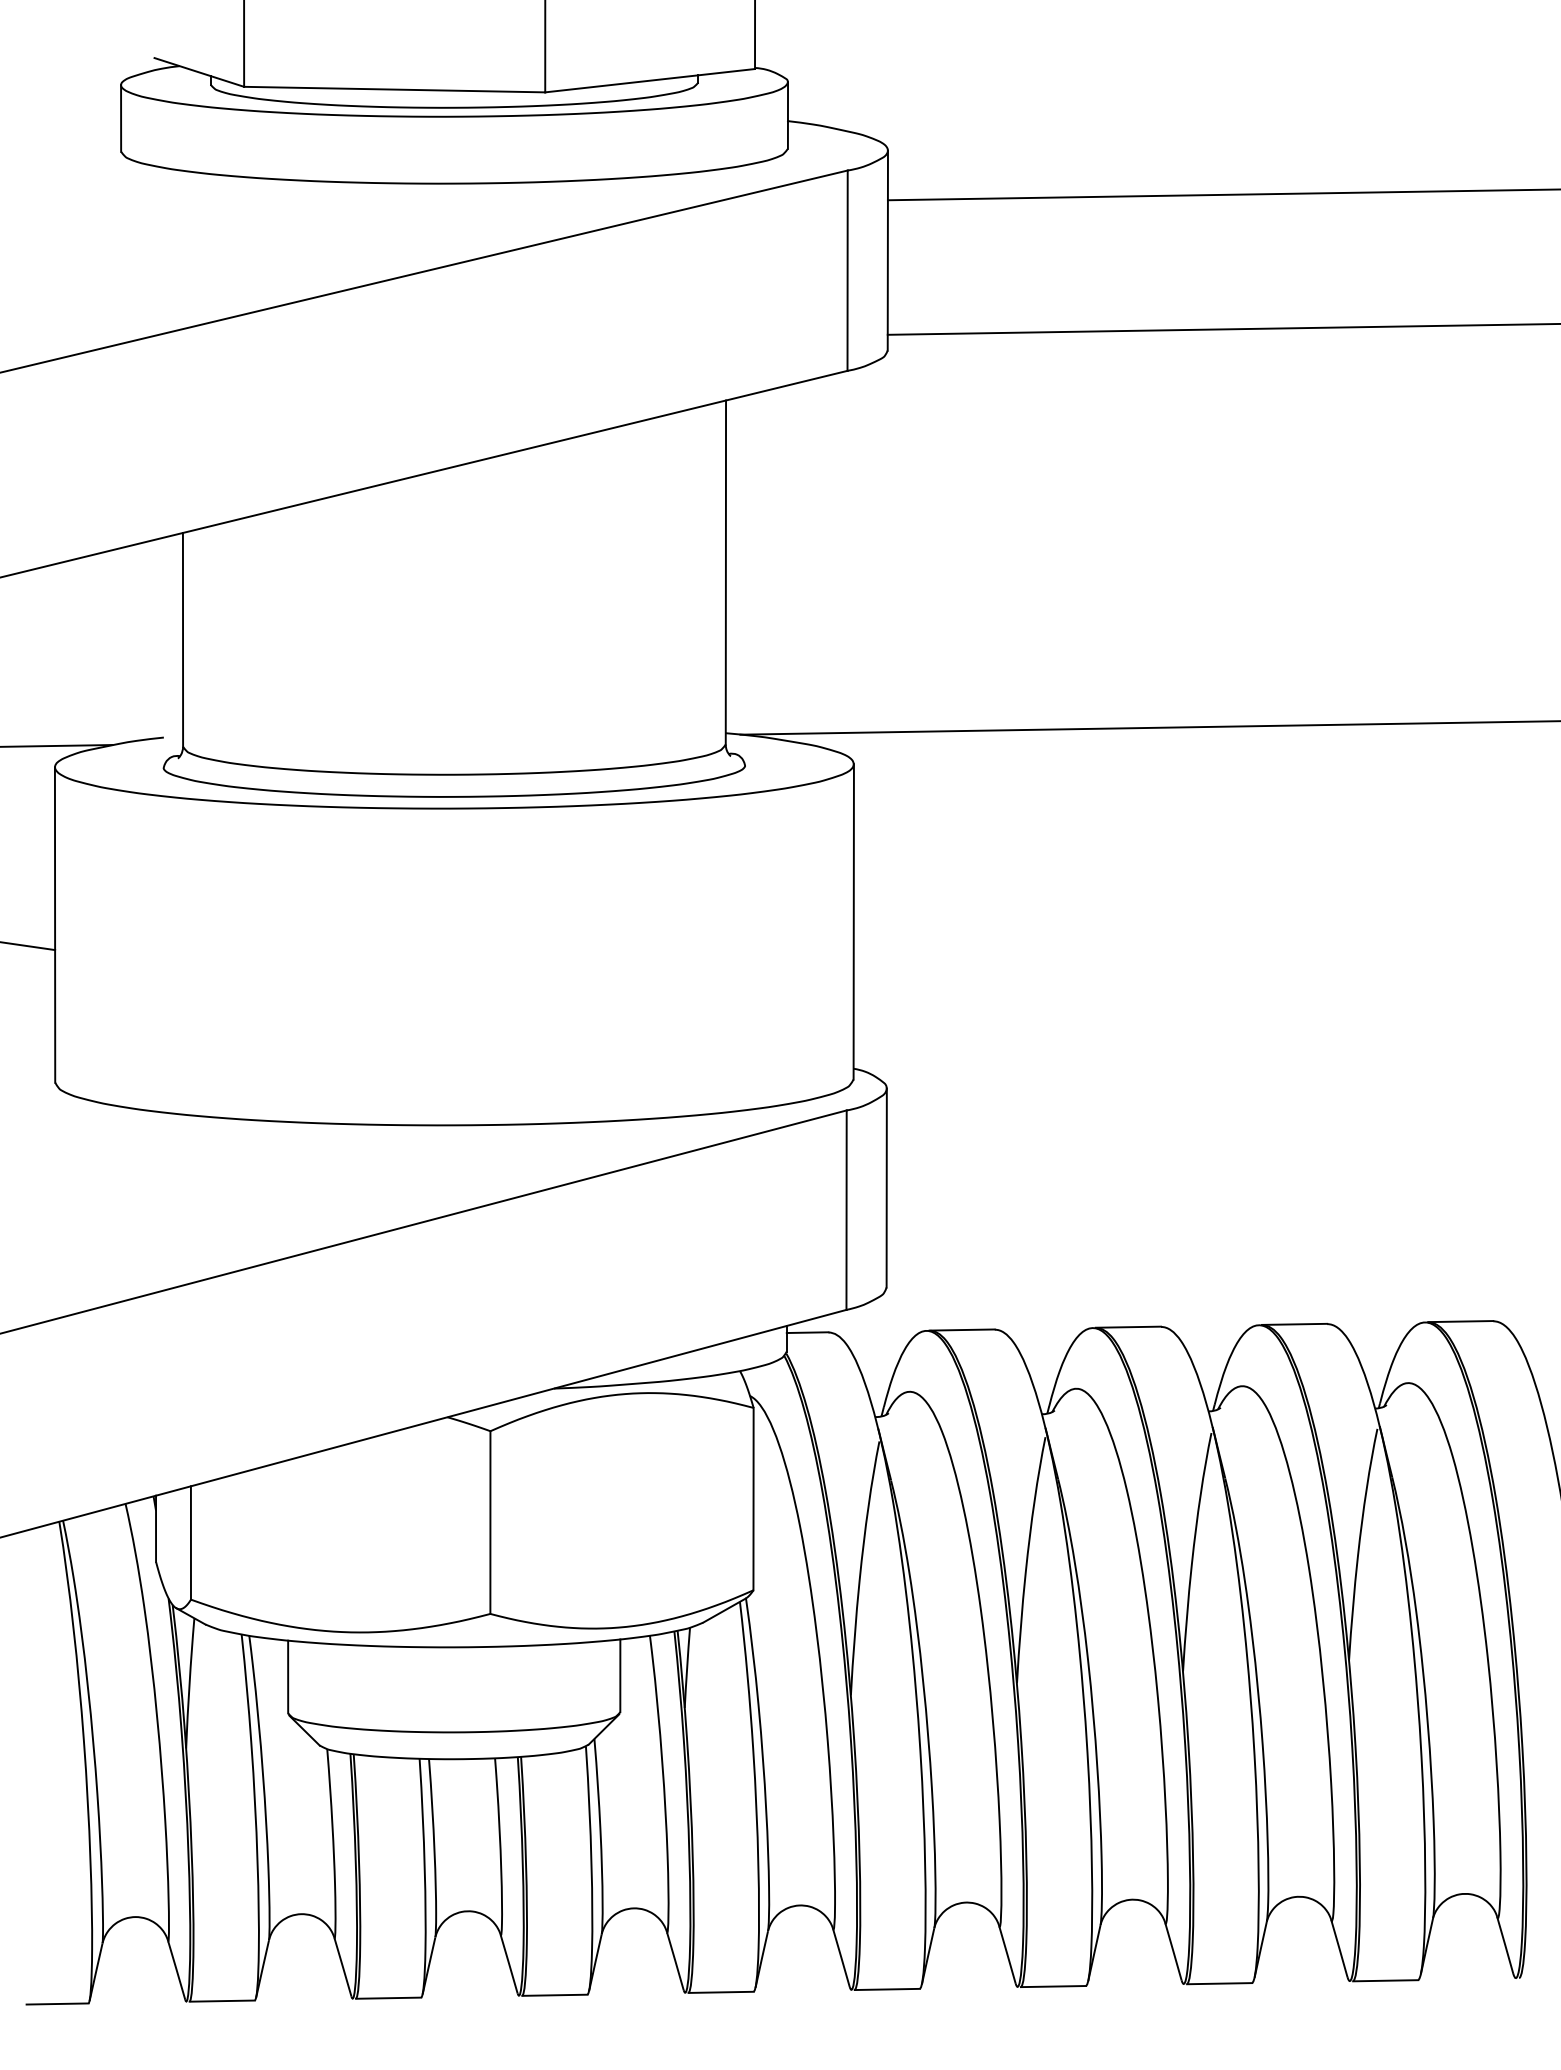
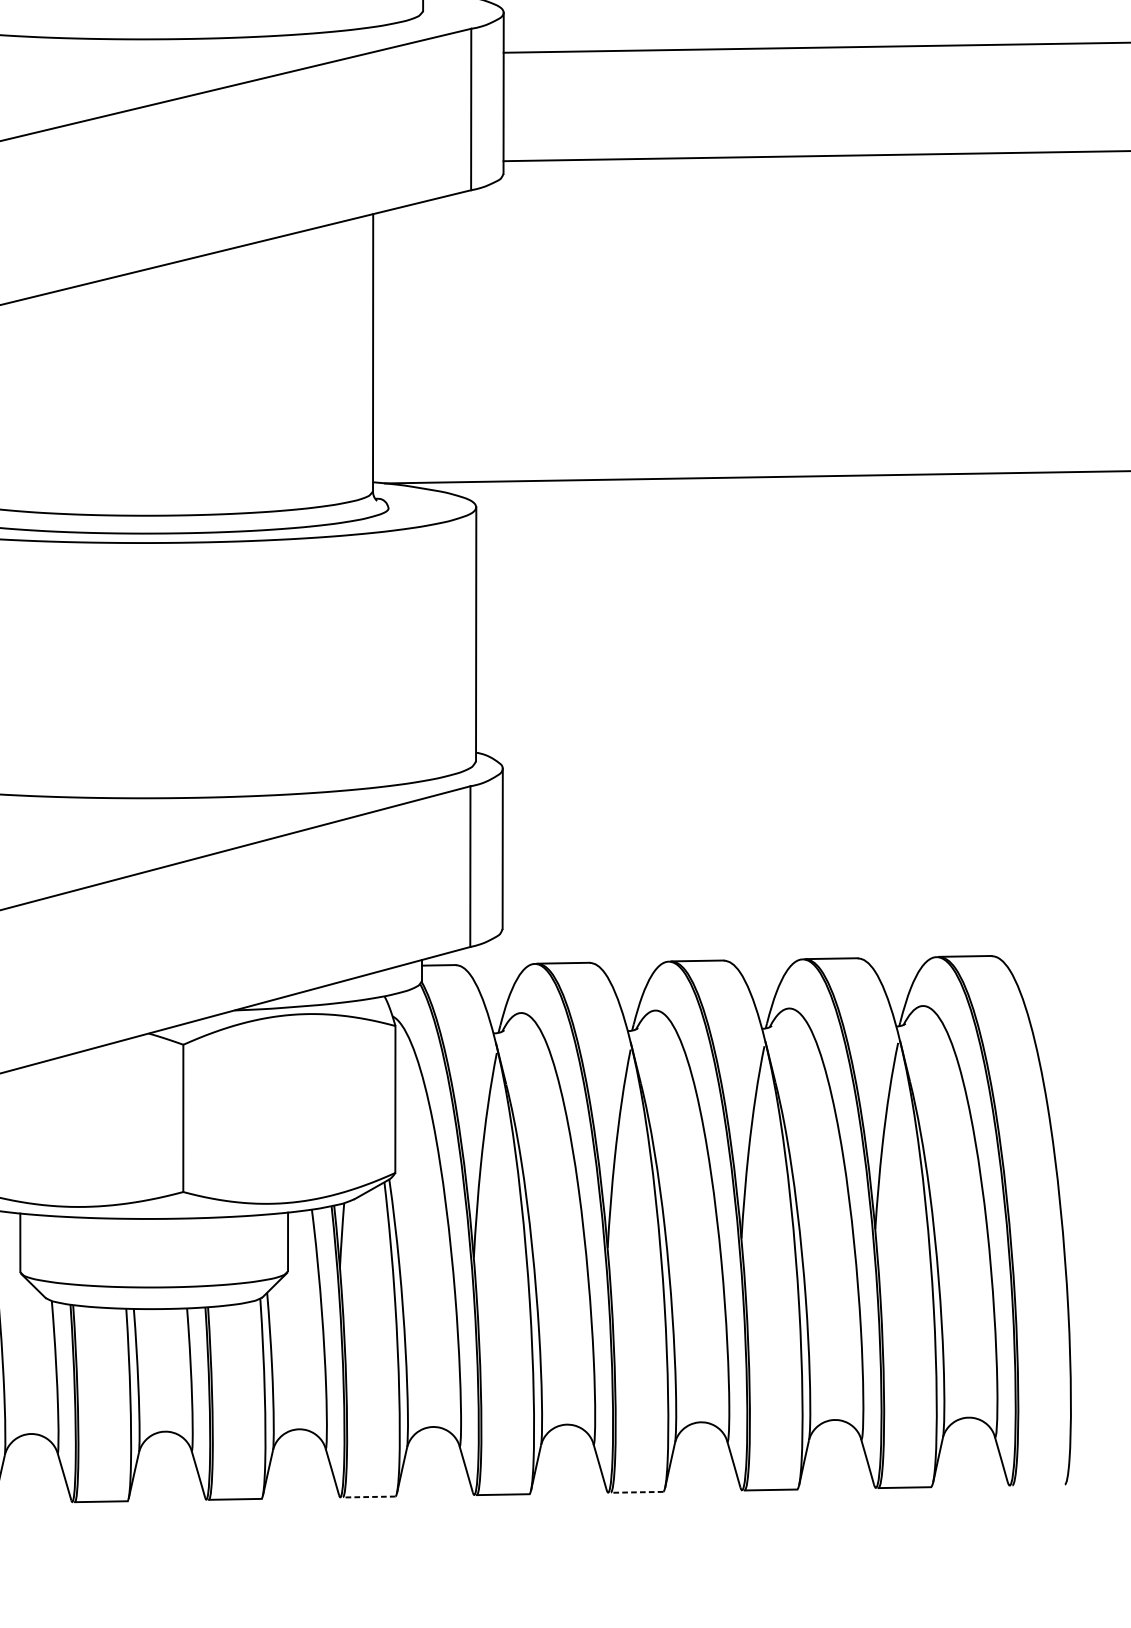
line: (1053, 1986) -> (637, 1492), solid -> dashed
line: (721, 1992) -> (369, 1497), solid -> dashed

